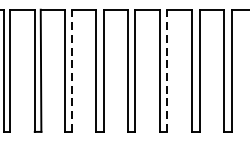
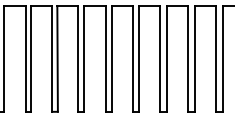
line: (72, 70) -> (84, 58), dashed -> solid
line: (166, 70) -> (166, 58), dashed -> solid

